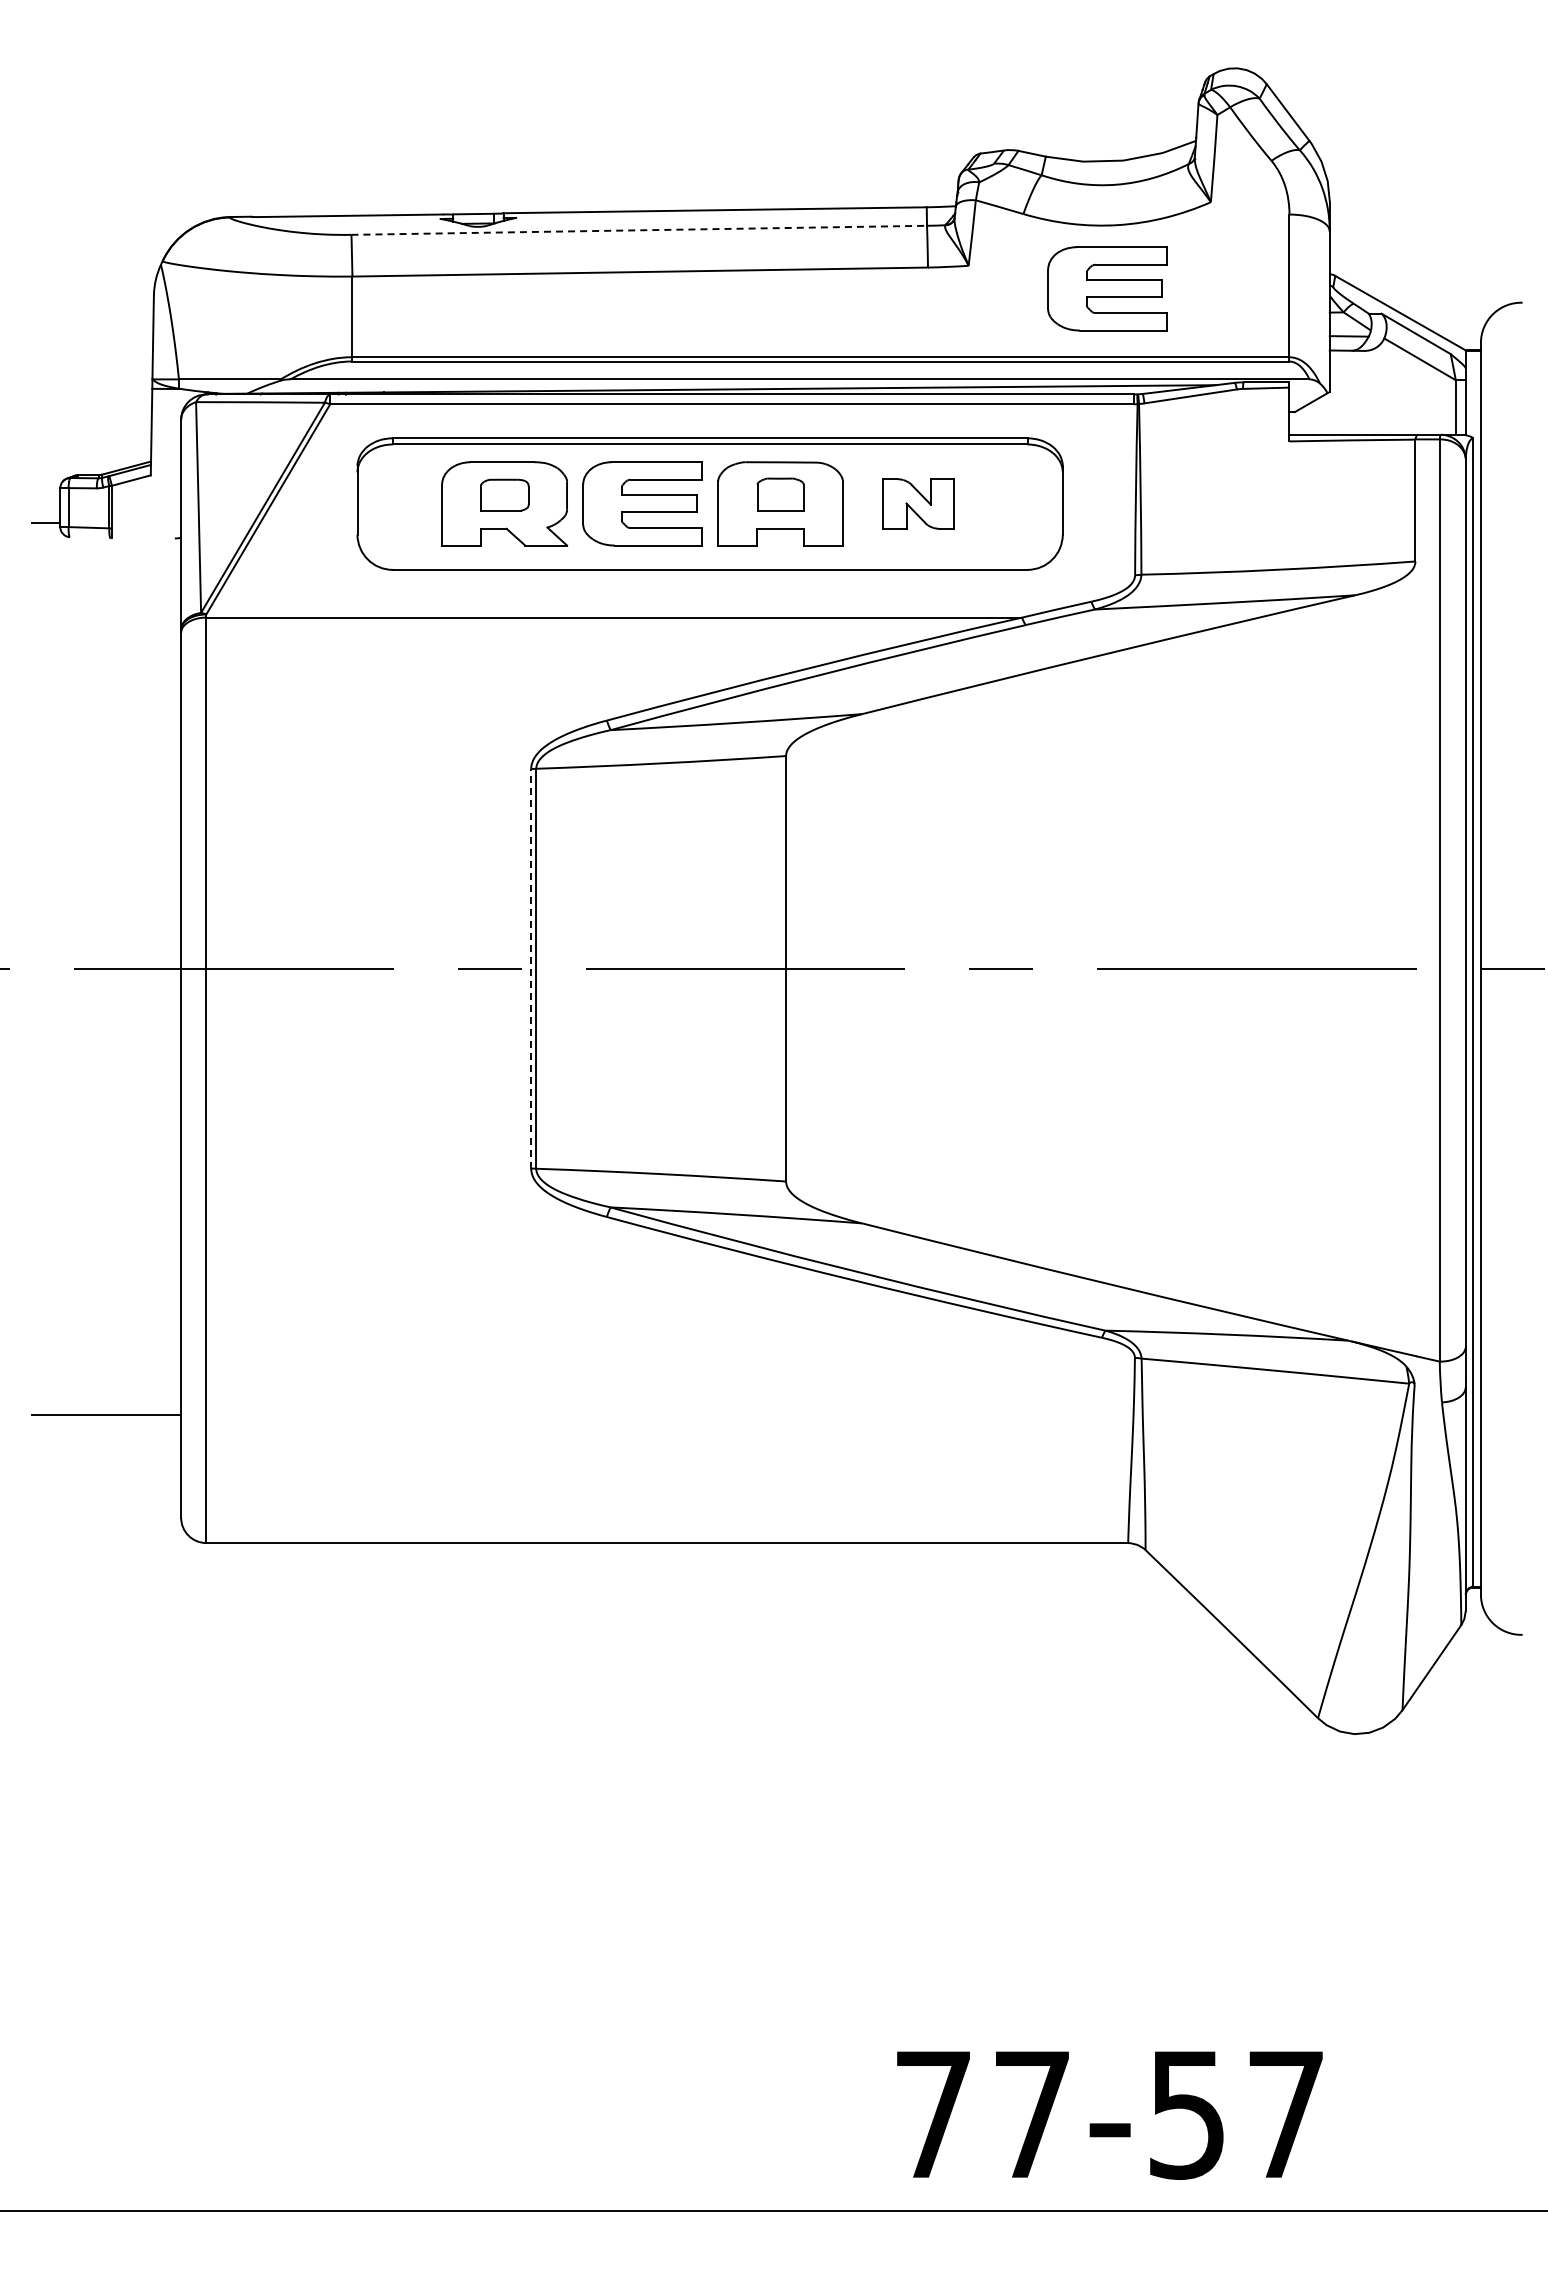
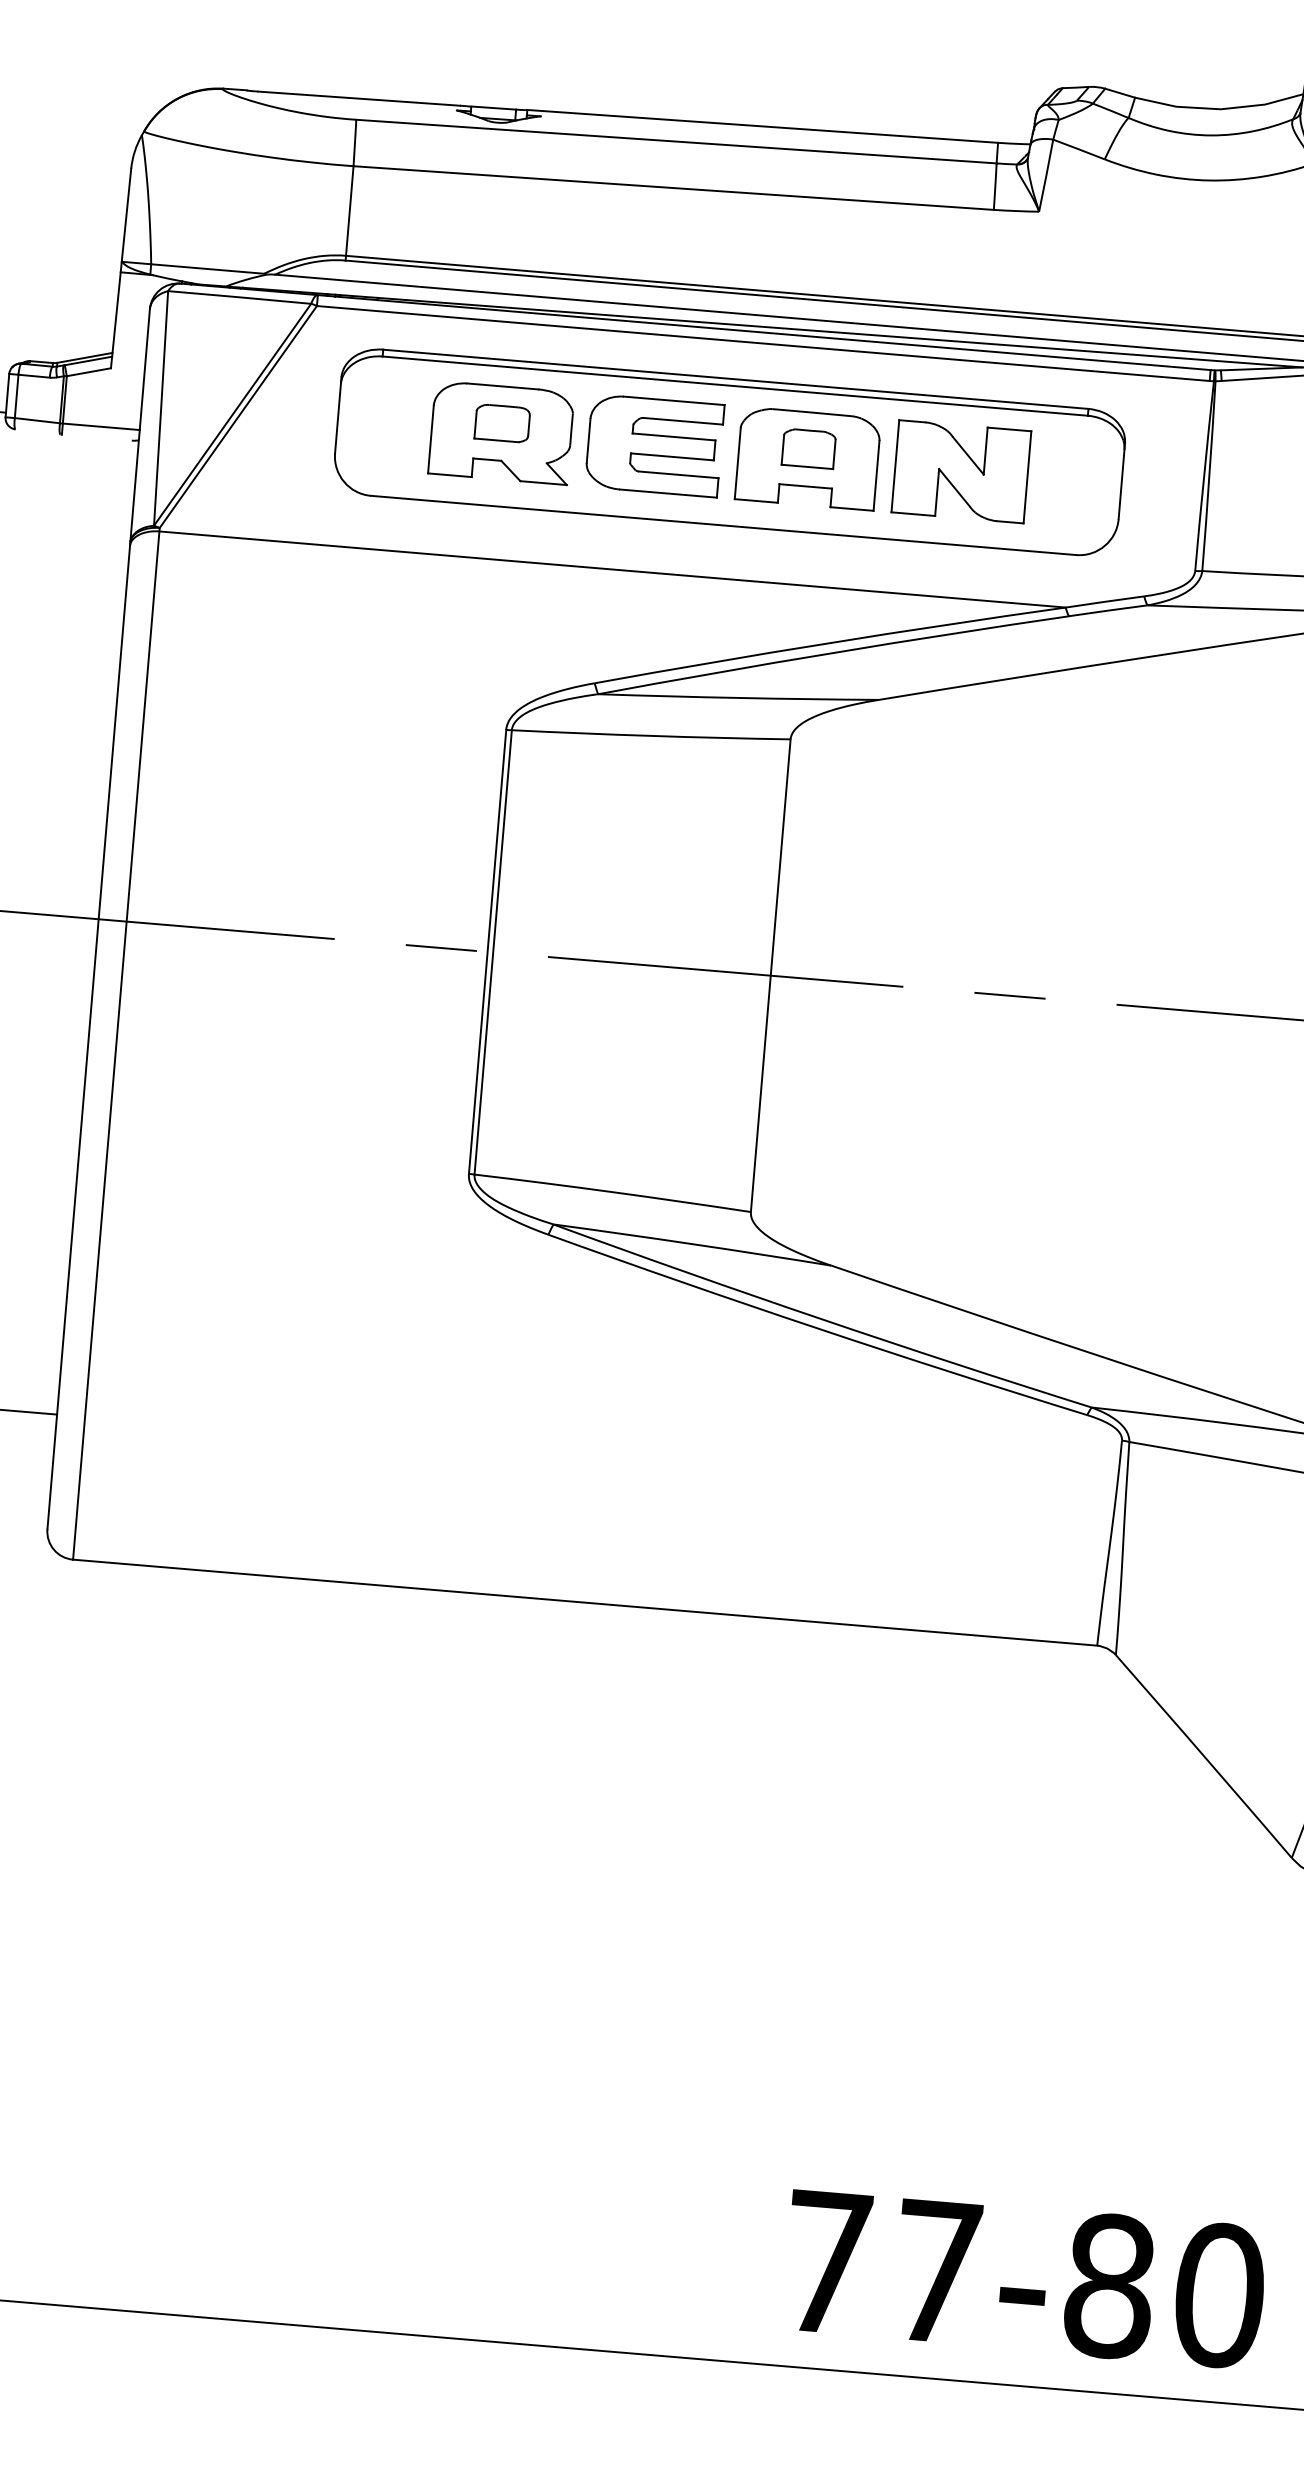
line: (639, 230) -> (676, 141), dashed -> solid
part: (1107, 288) -> (1191, 249), removed
part: (918, 503) -> (961, 471), size x1.67
line: (146, 528) -> (101, 426), added
line: (531, 968) -> (487, 951), dashed -> solid
text: (1236, 2114) -> (1164, 2290), 77-57 -> 77-80

